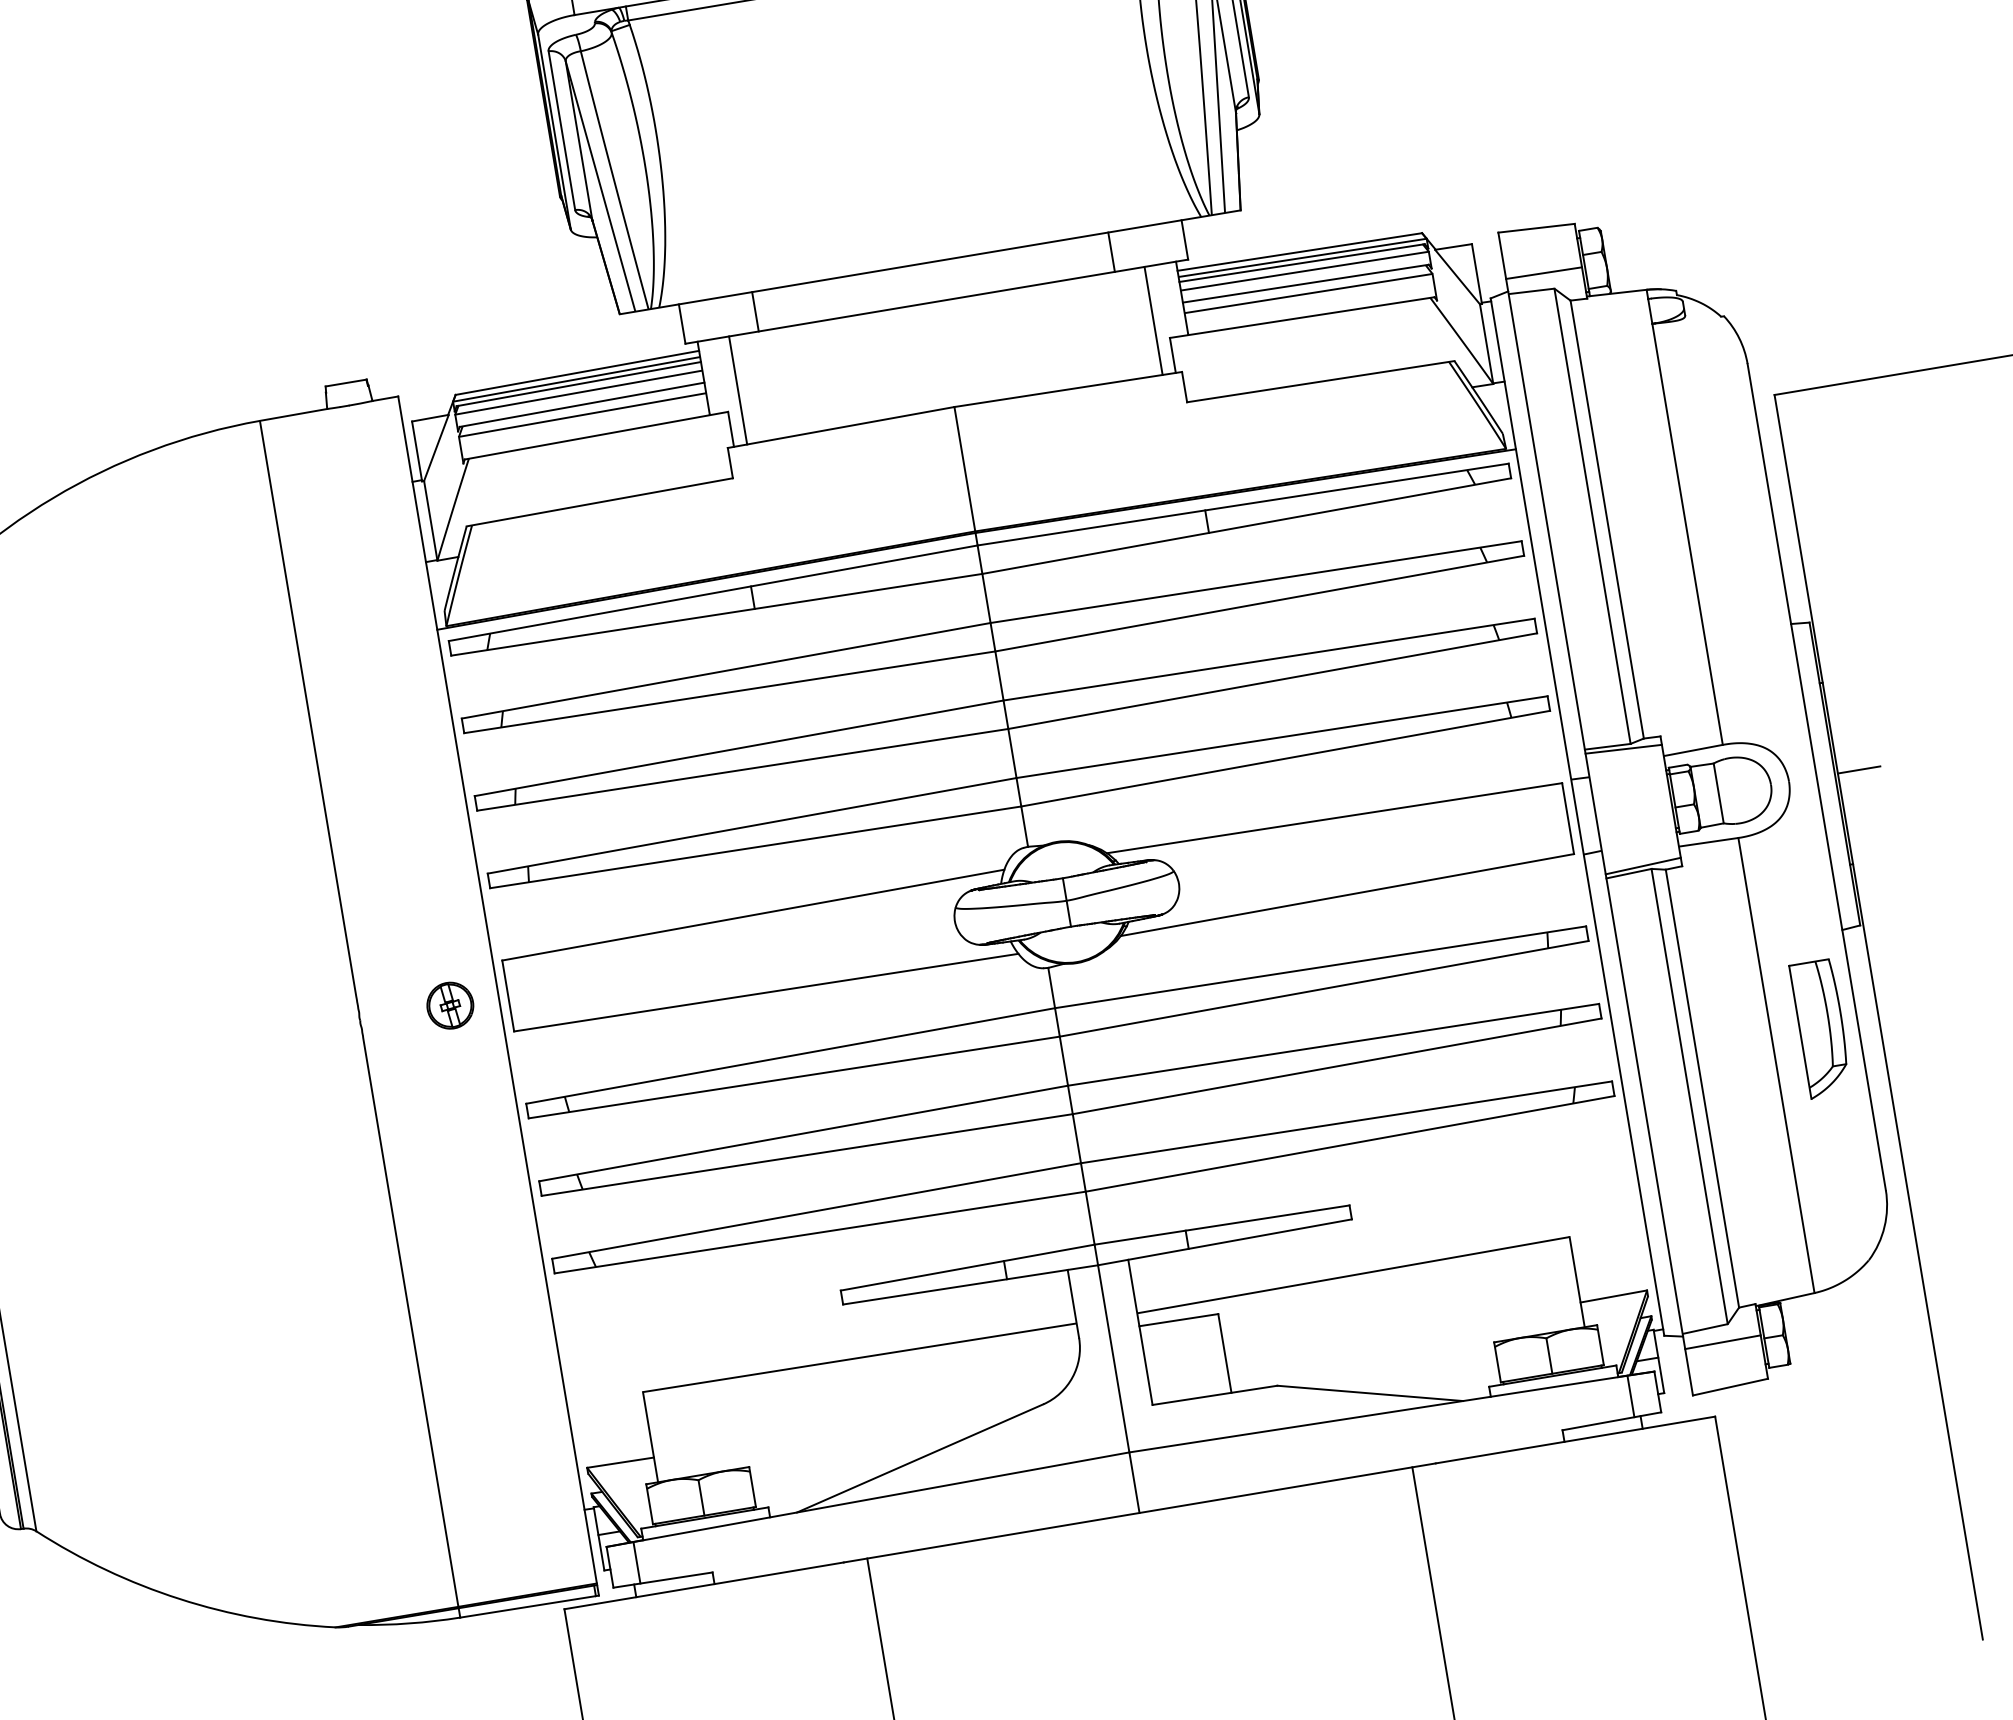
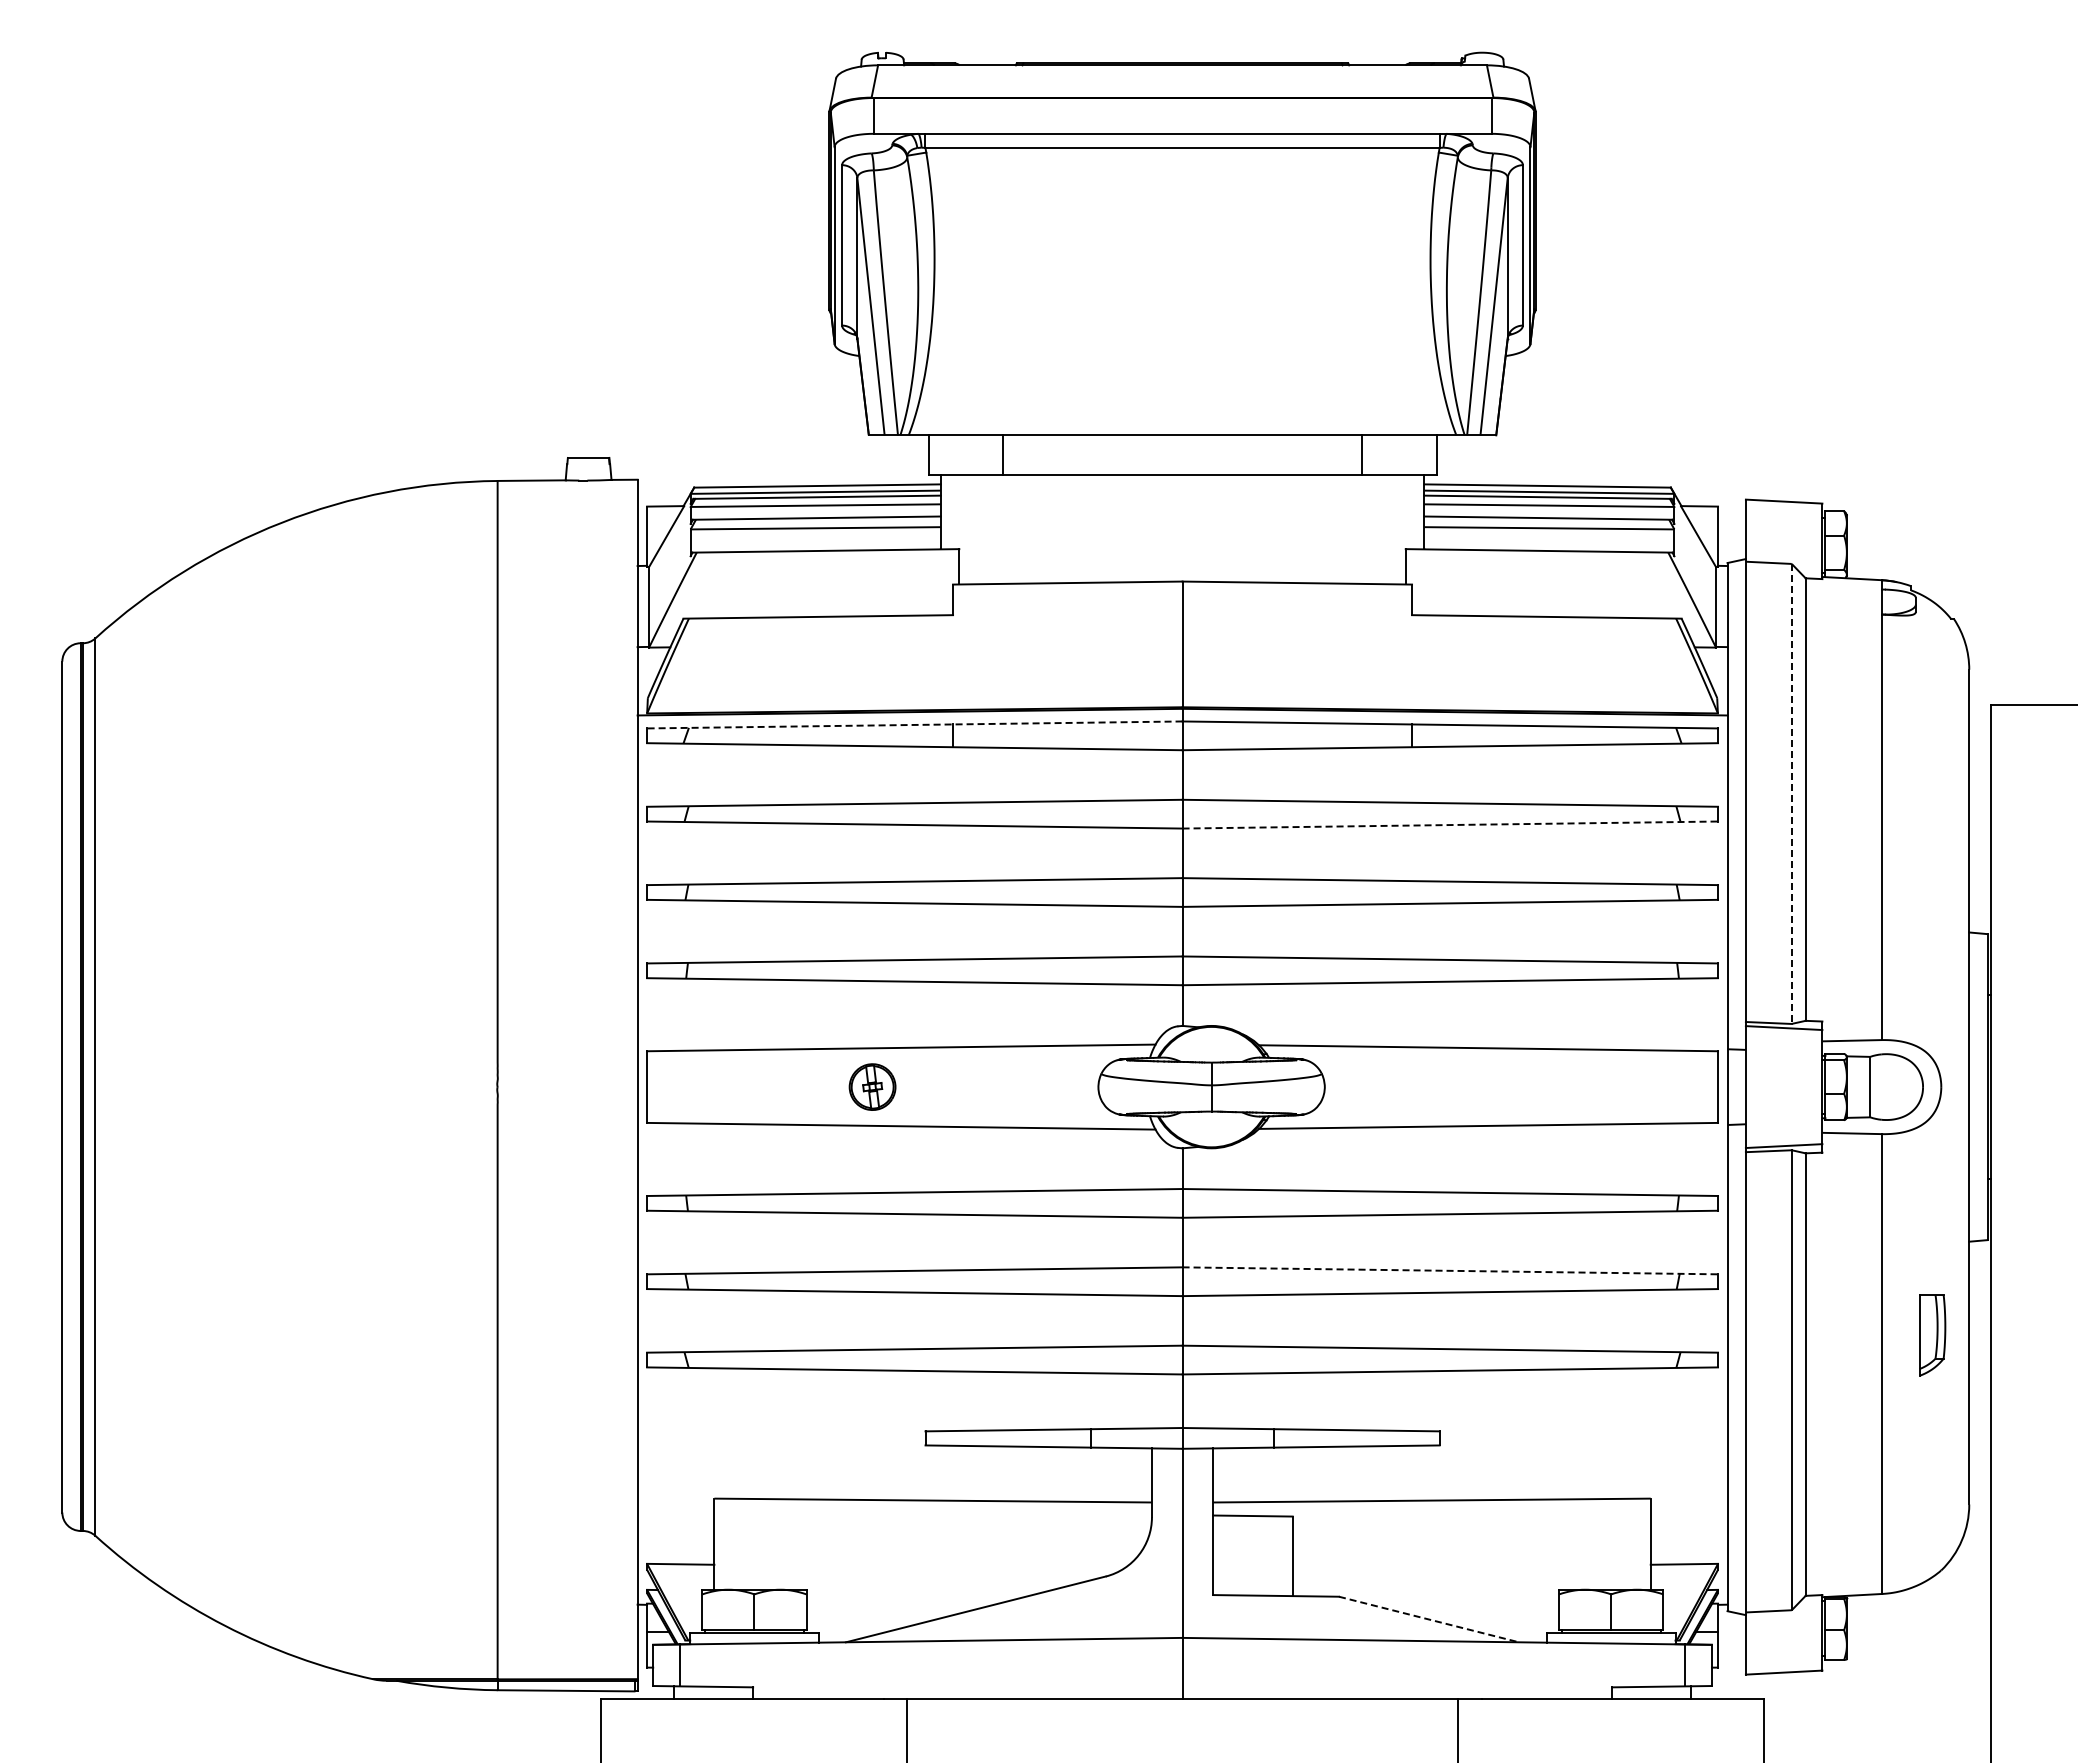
line: (1543, 272) -> (1783, 546), removed
line: (1153, 320) -> (1392, 529), removed
line: (737, 390) -> (972, 529), removed
line: (1592, 516) -> (1791, 794), solid -> dashed
line: (712, 592) -> (914, 724), solid -> dashed
line: (1260, 604) -> (1450, 825), solid -> dashed
line: (1858, 770) -> (2011, 1087), removed
part: (450, 1005) -> (872, 1086), moved
part: (1821, 1028) -> (1932, 1335), size x0.6
line: (1333, 1044) -> (1450, 1270), solid -> dashed
line: (1722, 1341) -> (1783, 1626), removed
line: (1370, 1393) -> (1429, 1619), solid -> dashed

